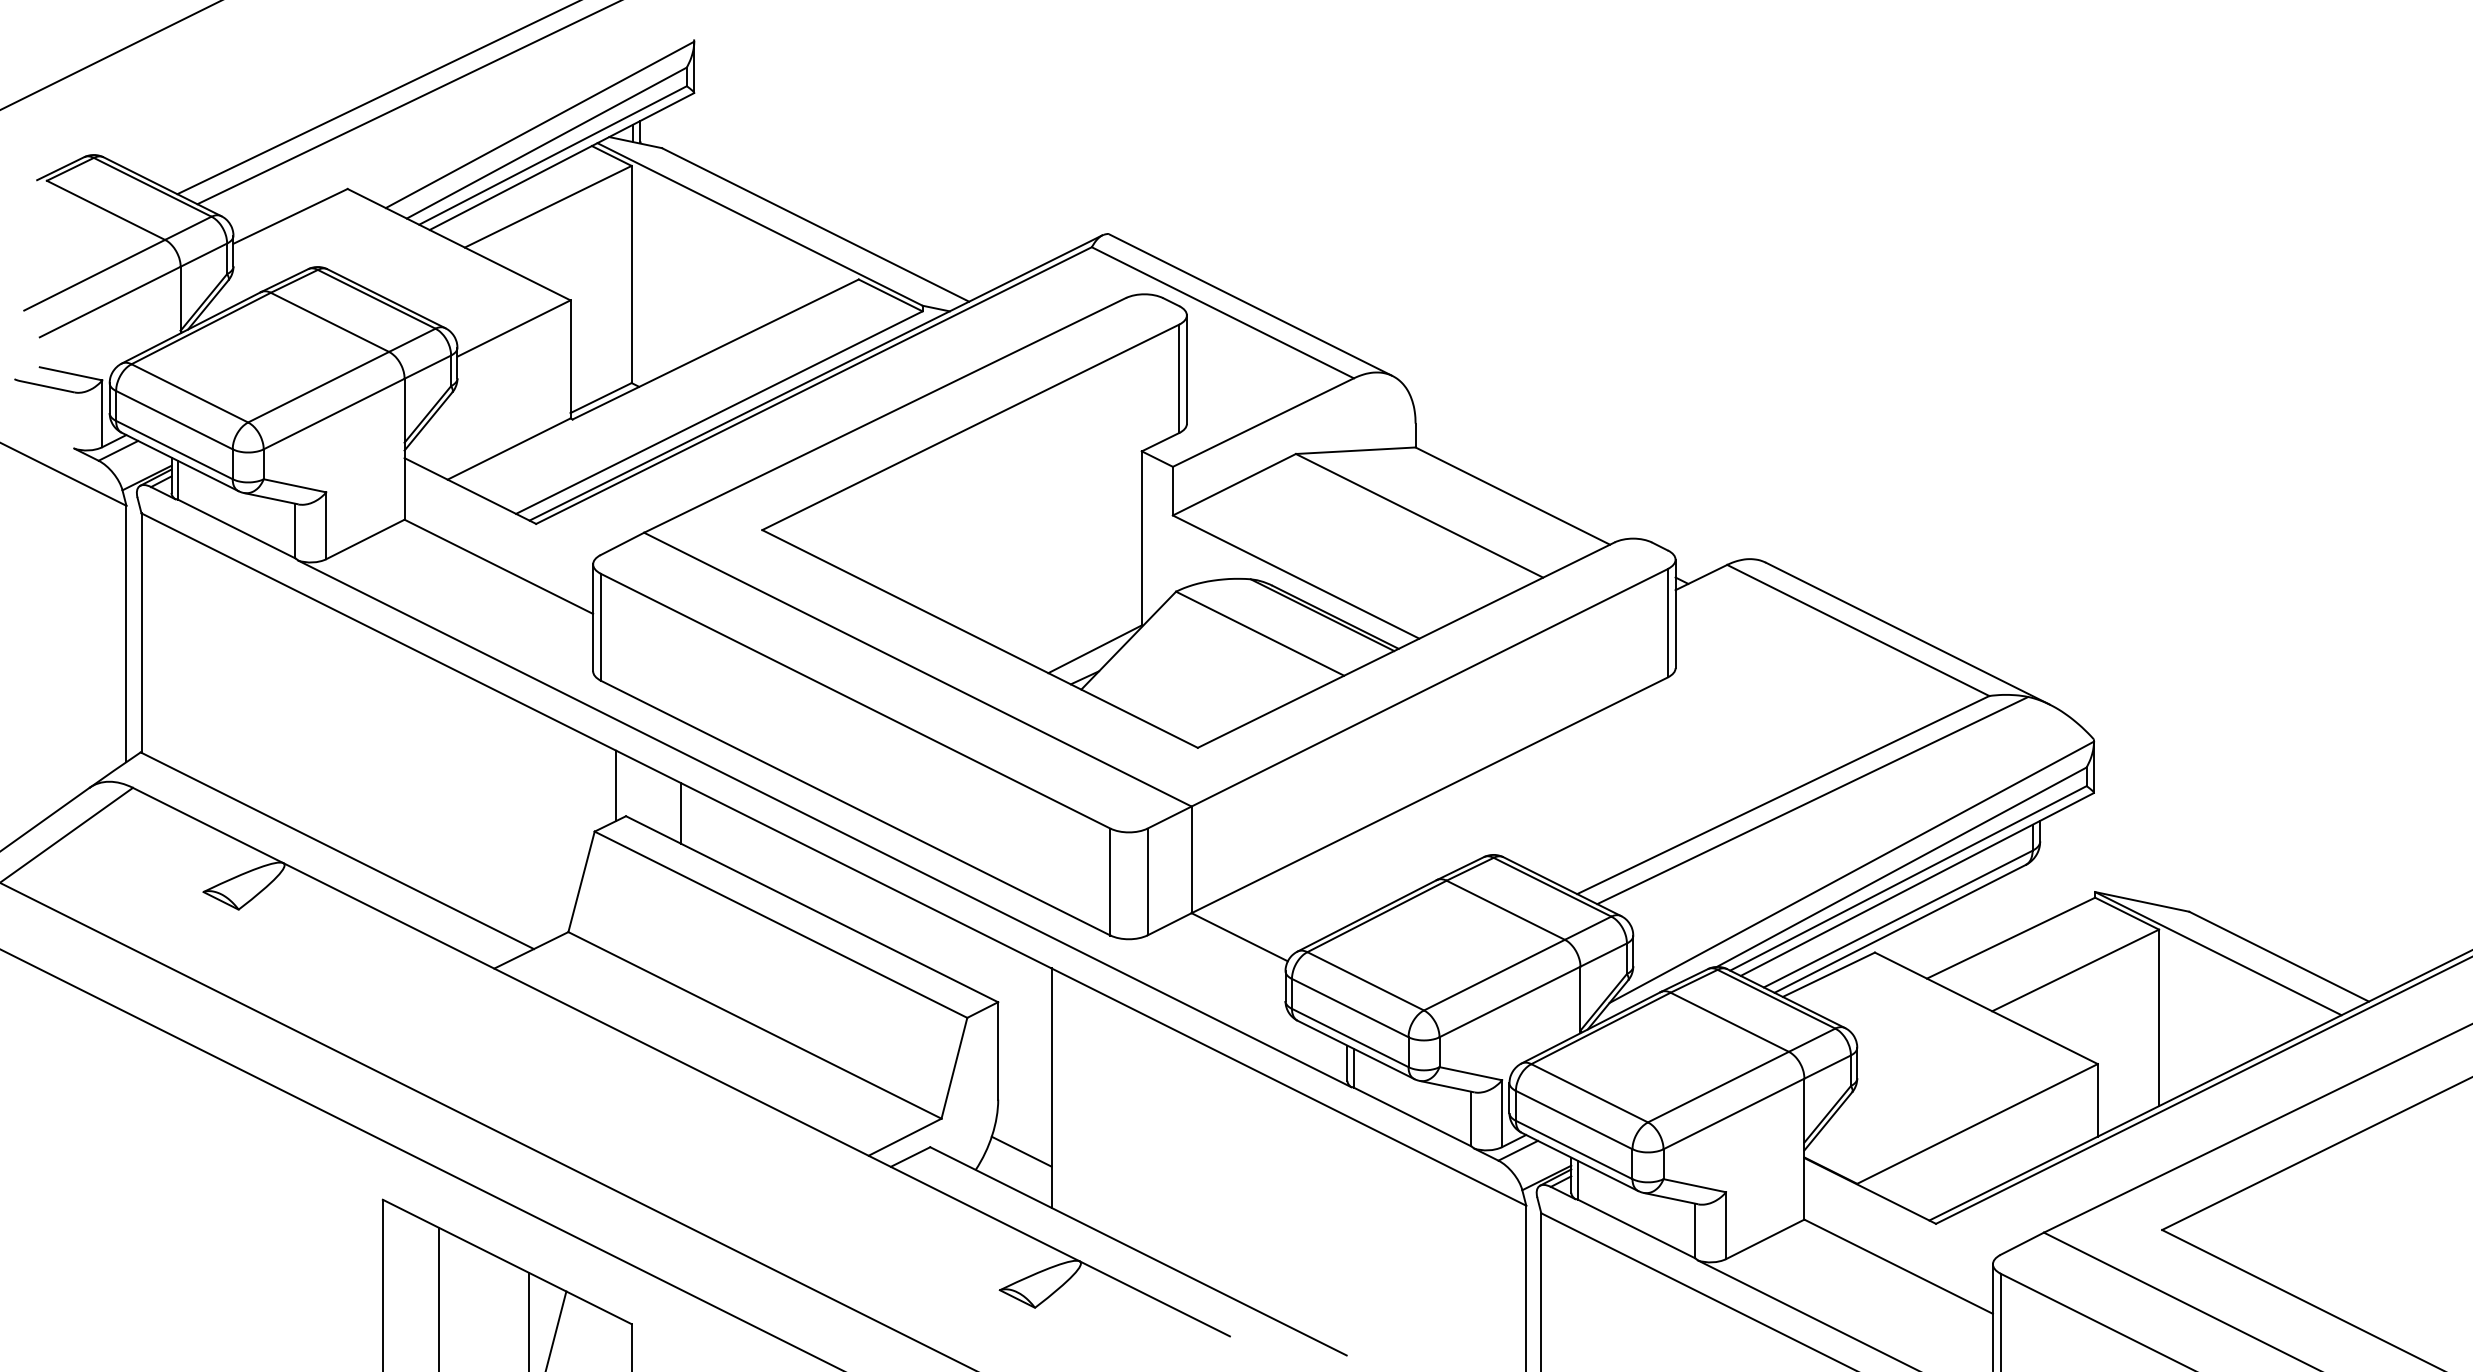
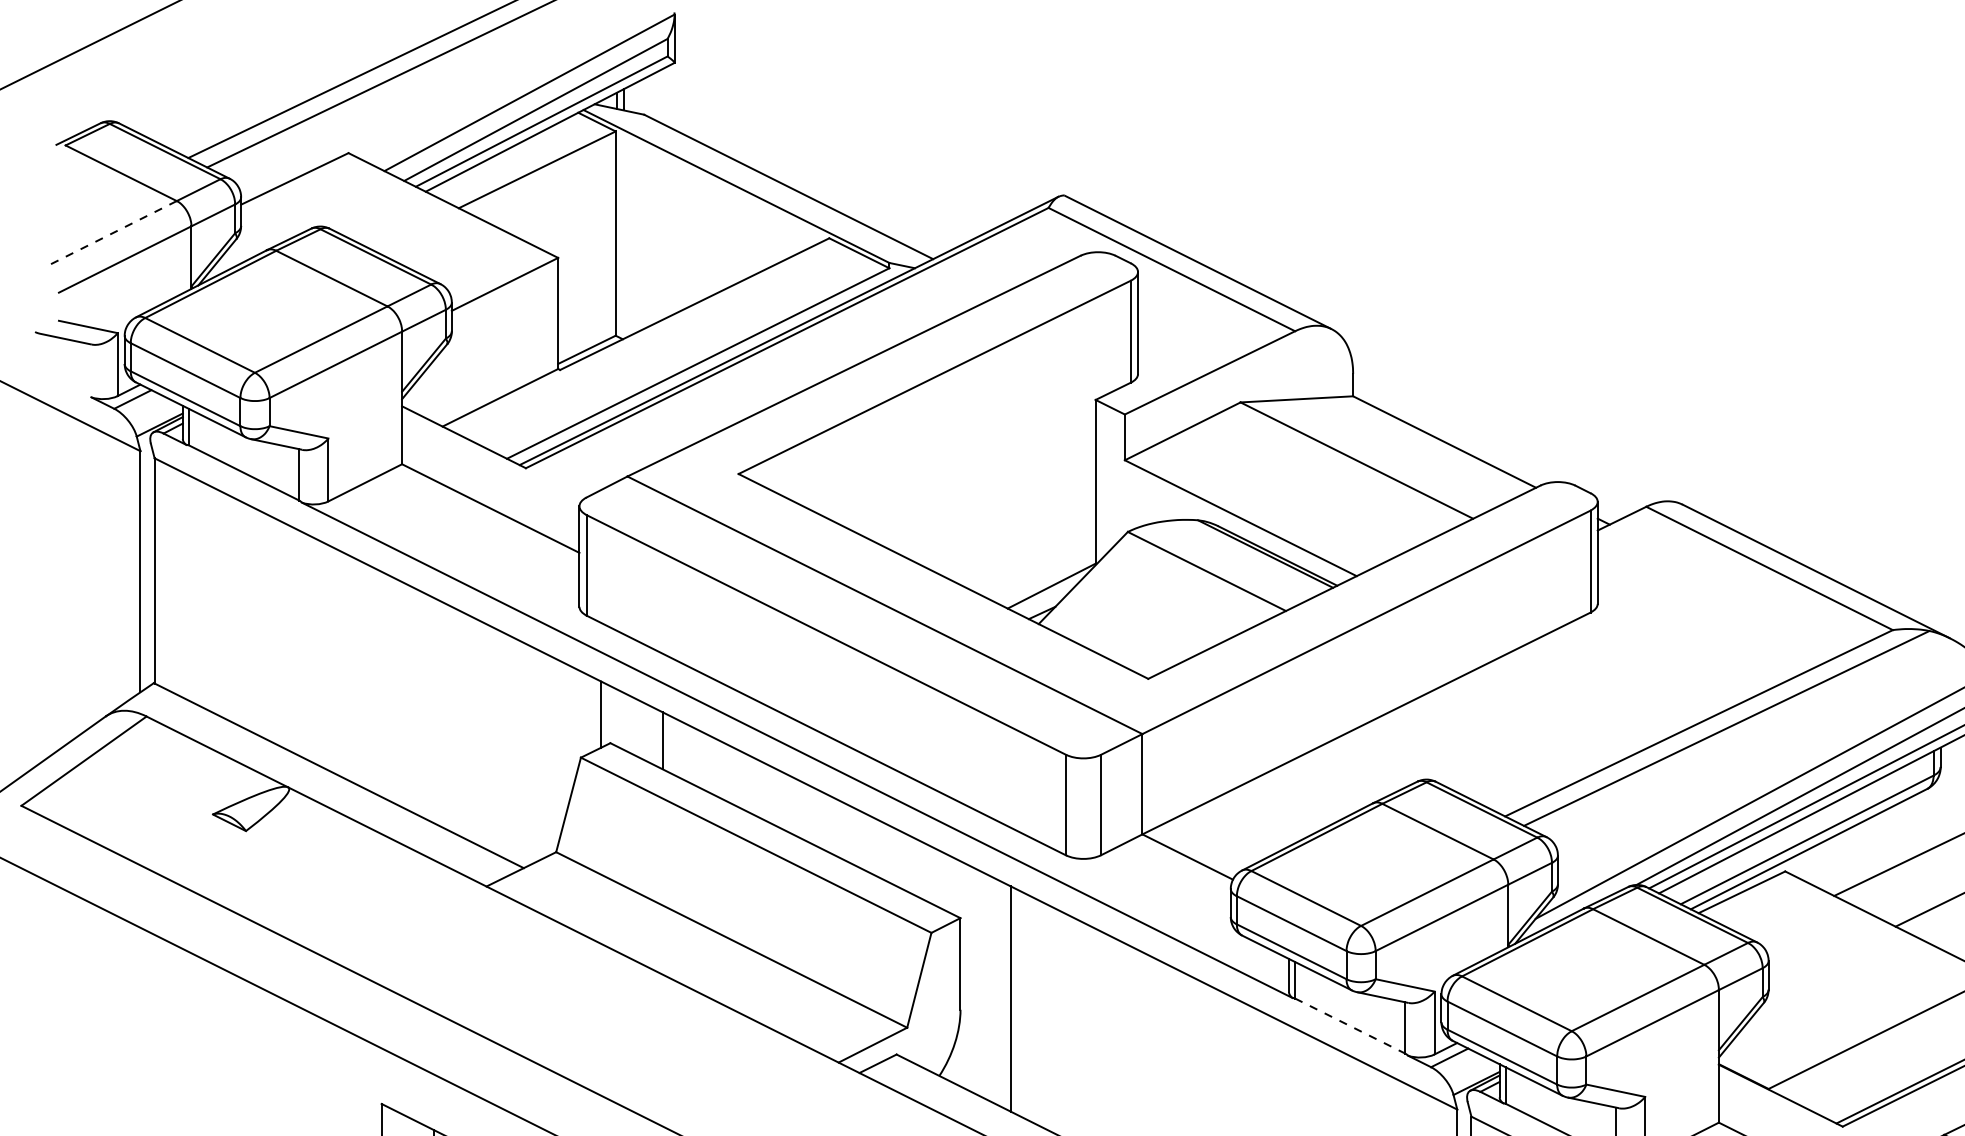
line: (94, 275) -> (110, 234), solid -> dashed
line: (1412, 1116) -> (1350, 1025), solid -> dashed
line: (1021, 1151) -> (982, 1058), removed

